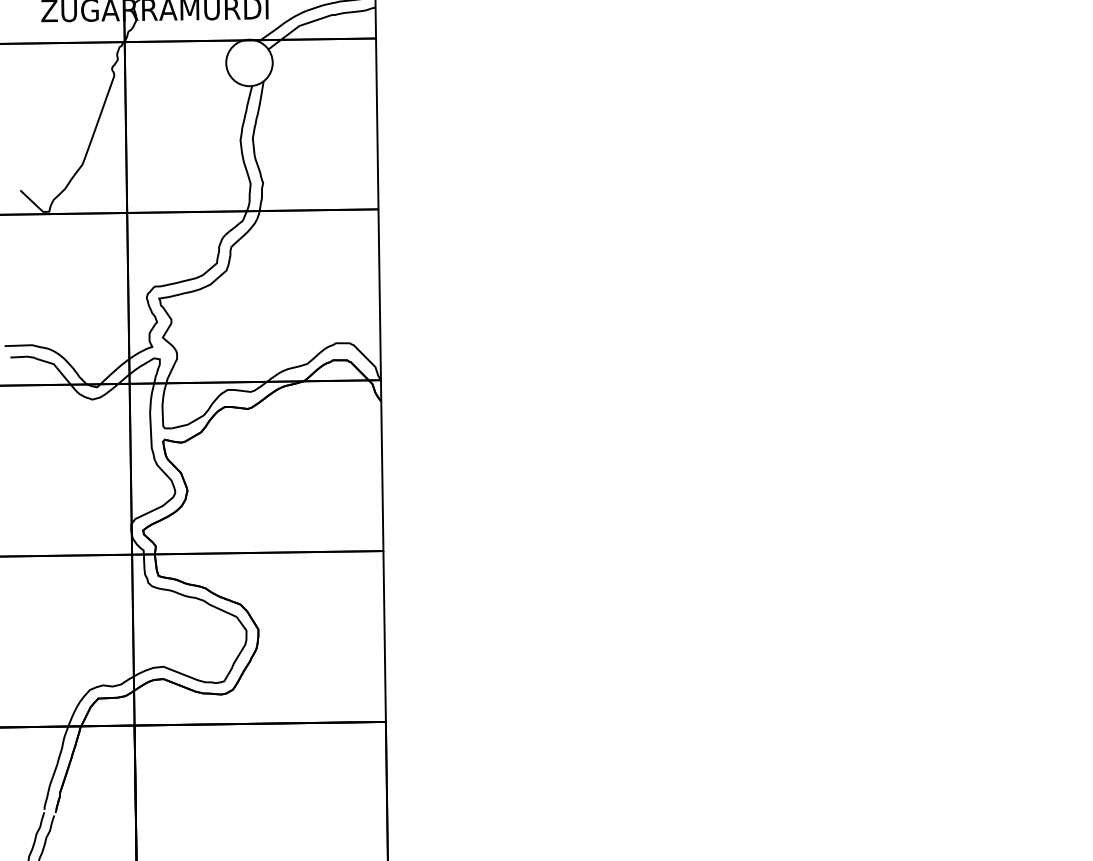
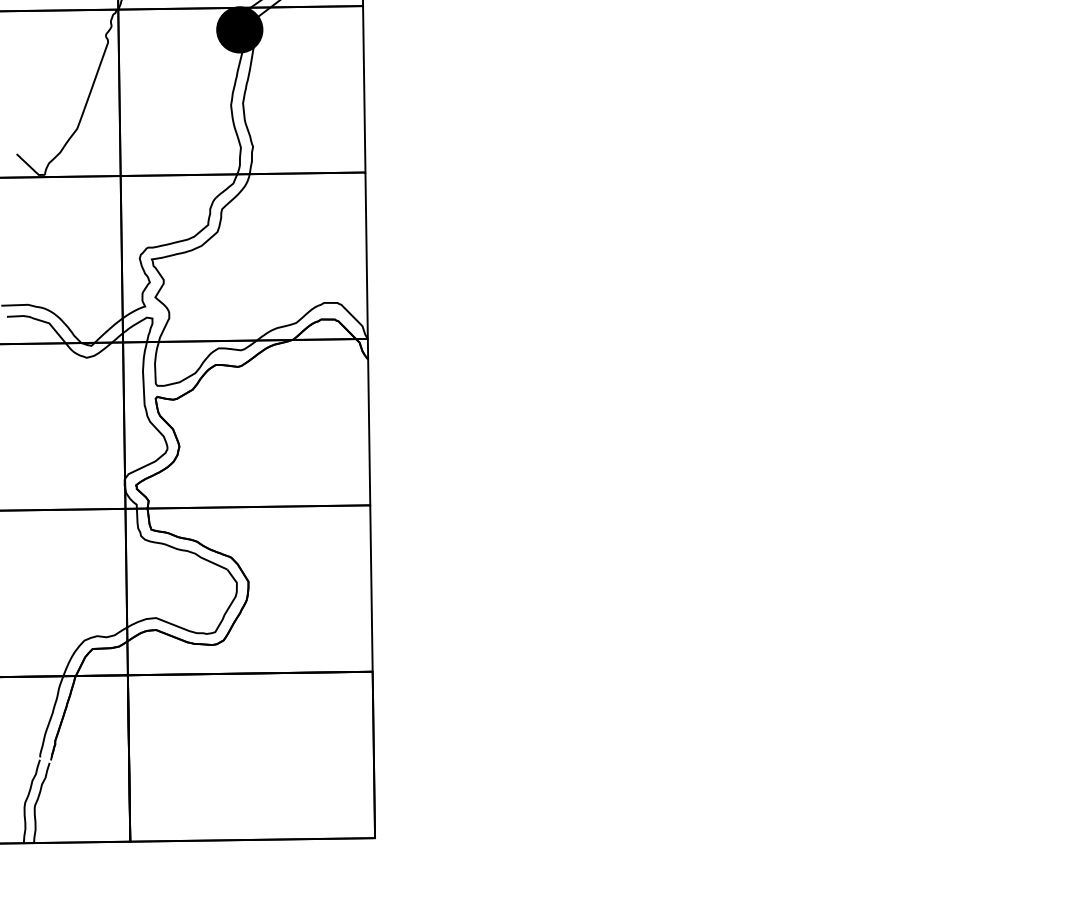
fill: (249, 62) -> (239, 29), added
fill: (249, 62) -> (239, 29), added

